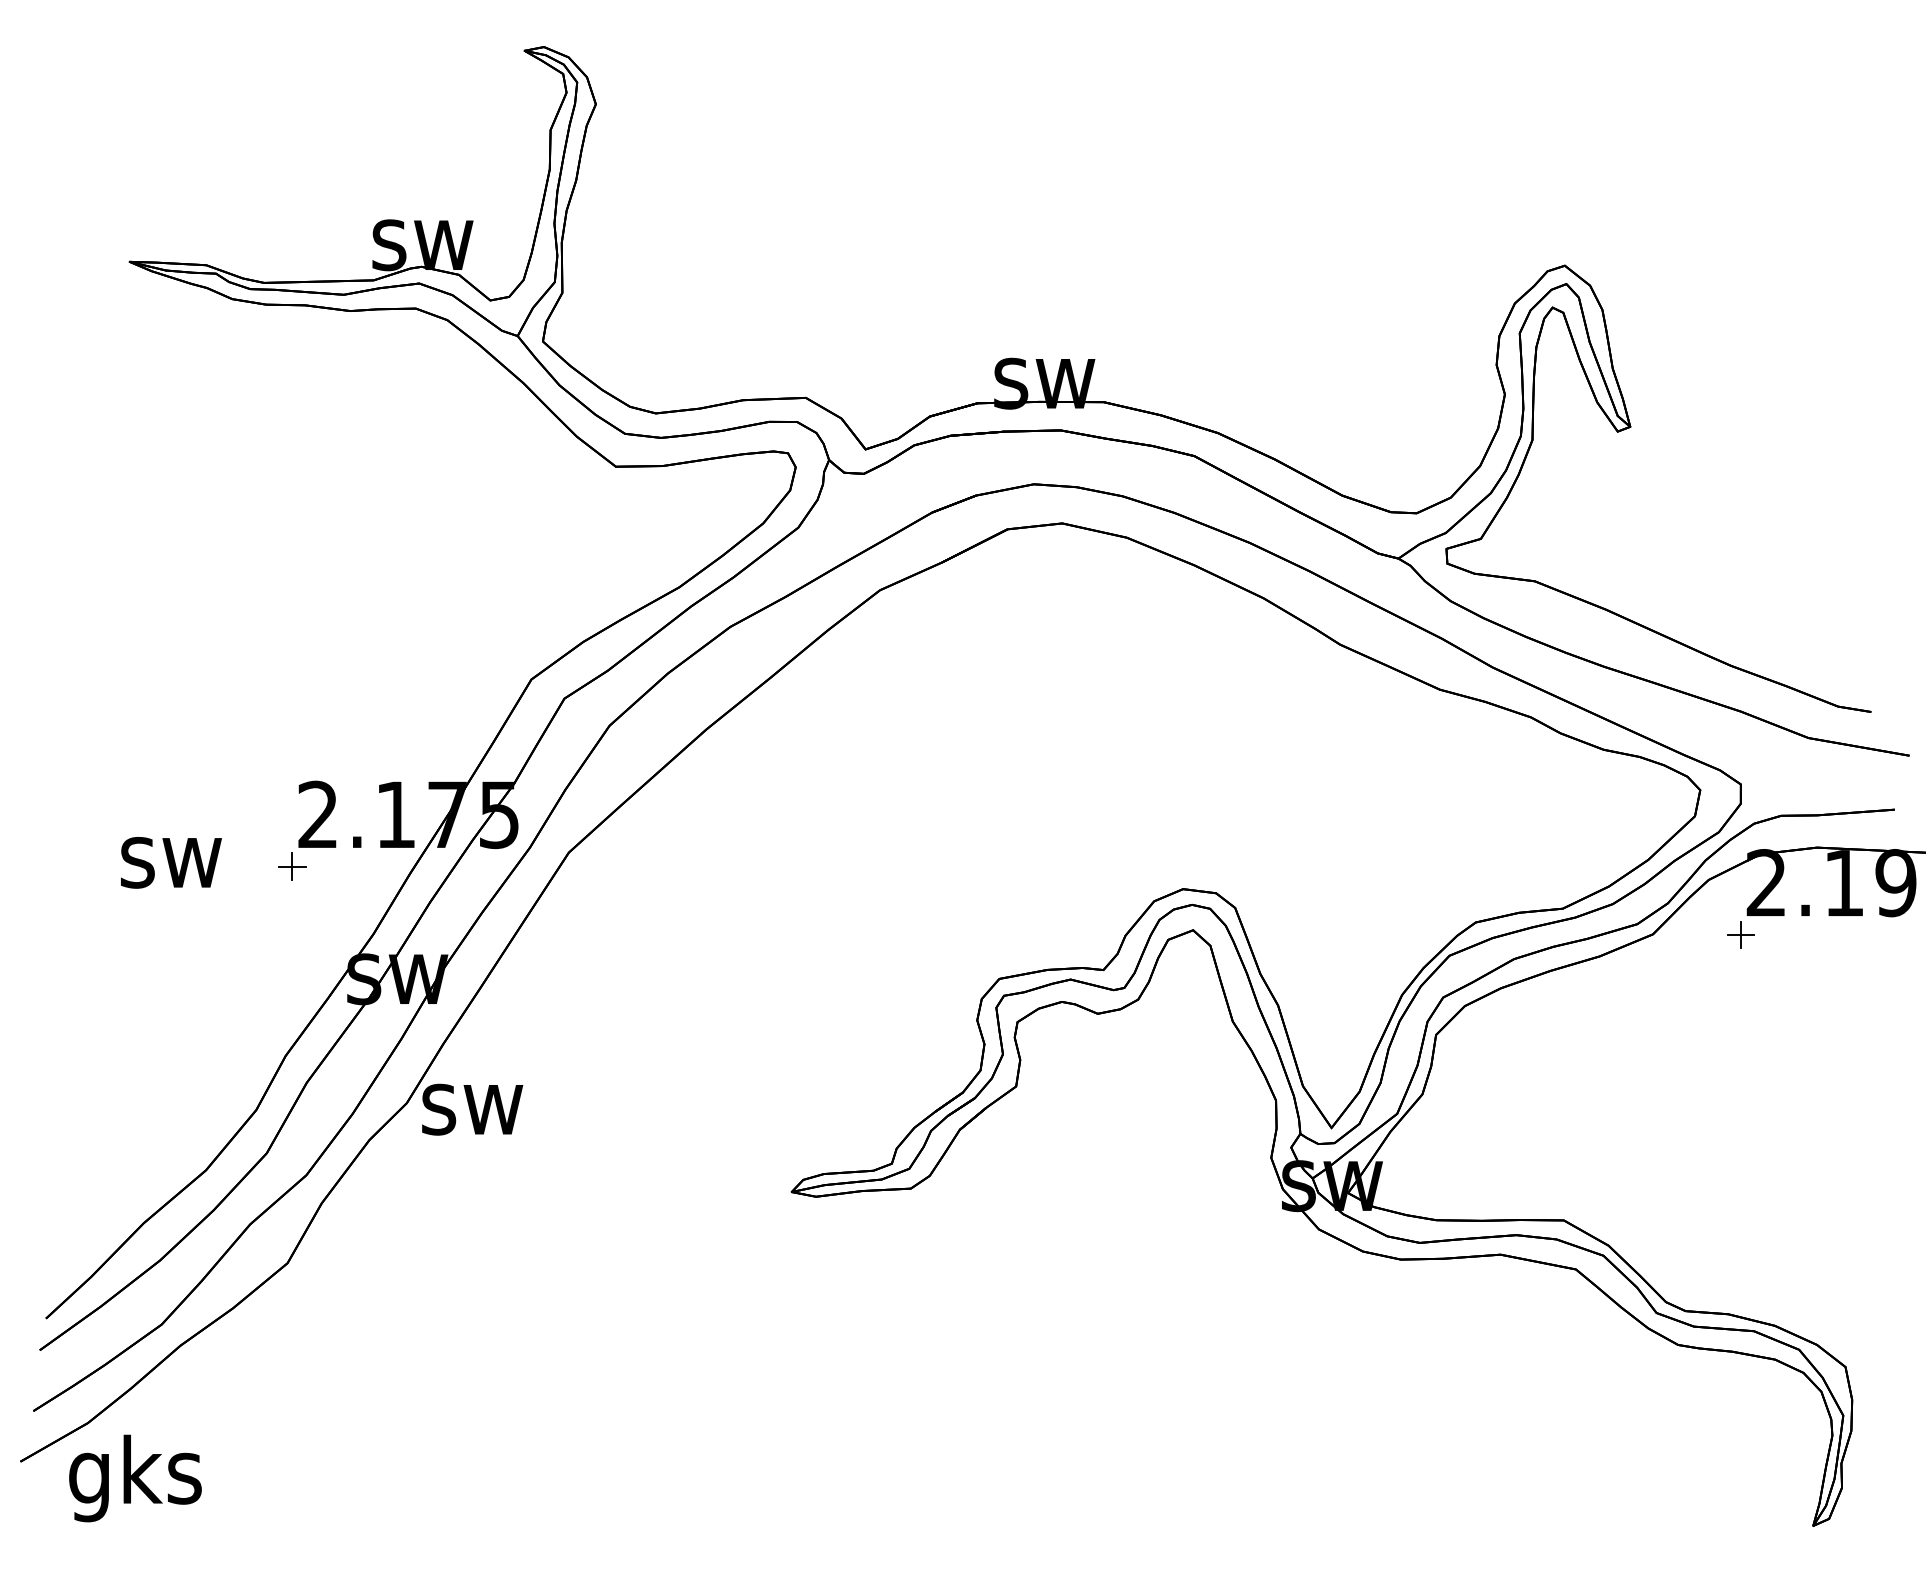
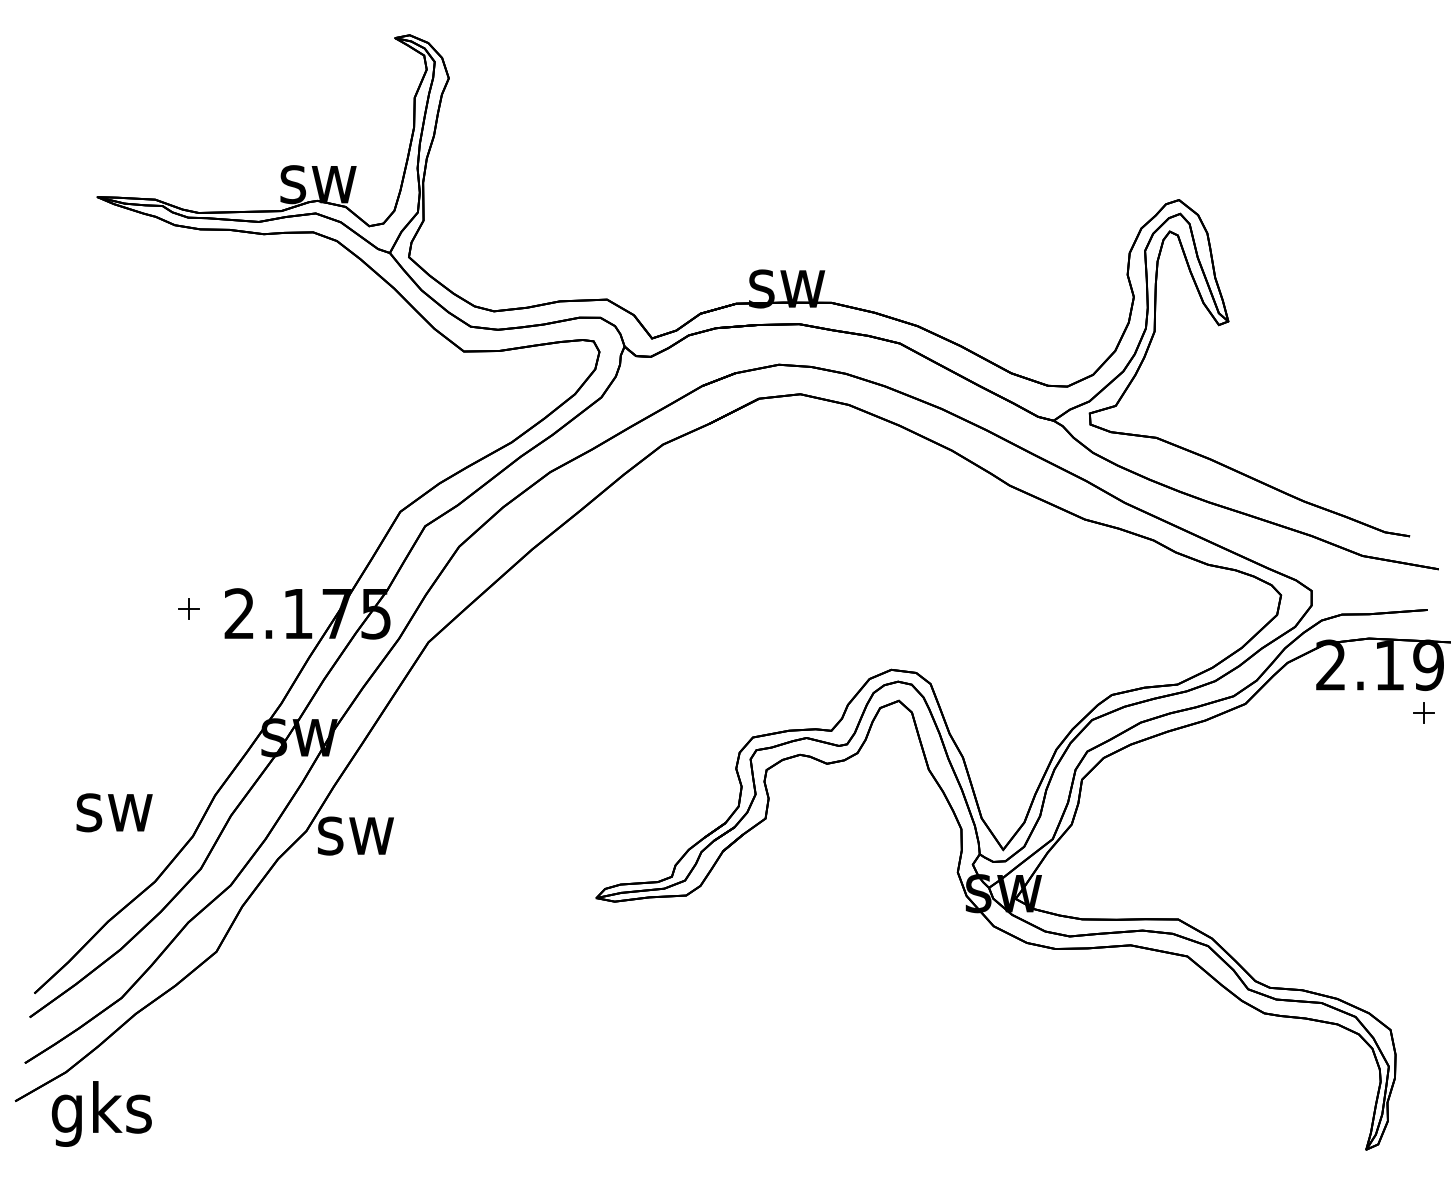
text: (171, 862) -> (114, 812), moved
part: (292, 866) -> (189, 609), moved
part: (1740, 934) -> (1423, 713), moved

